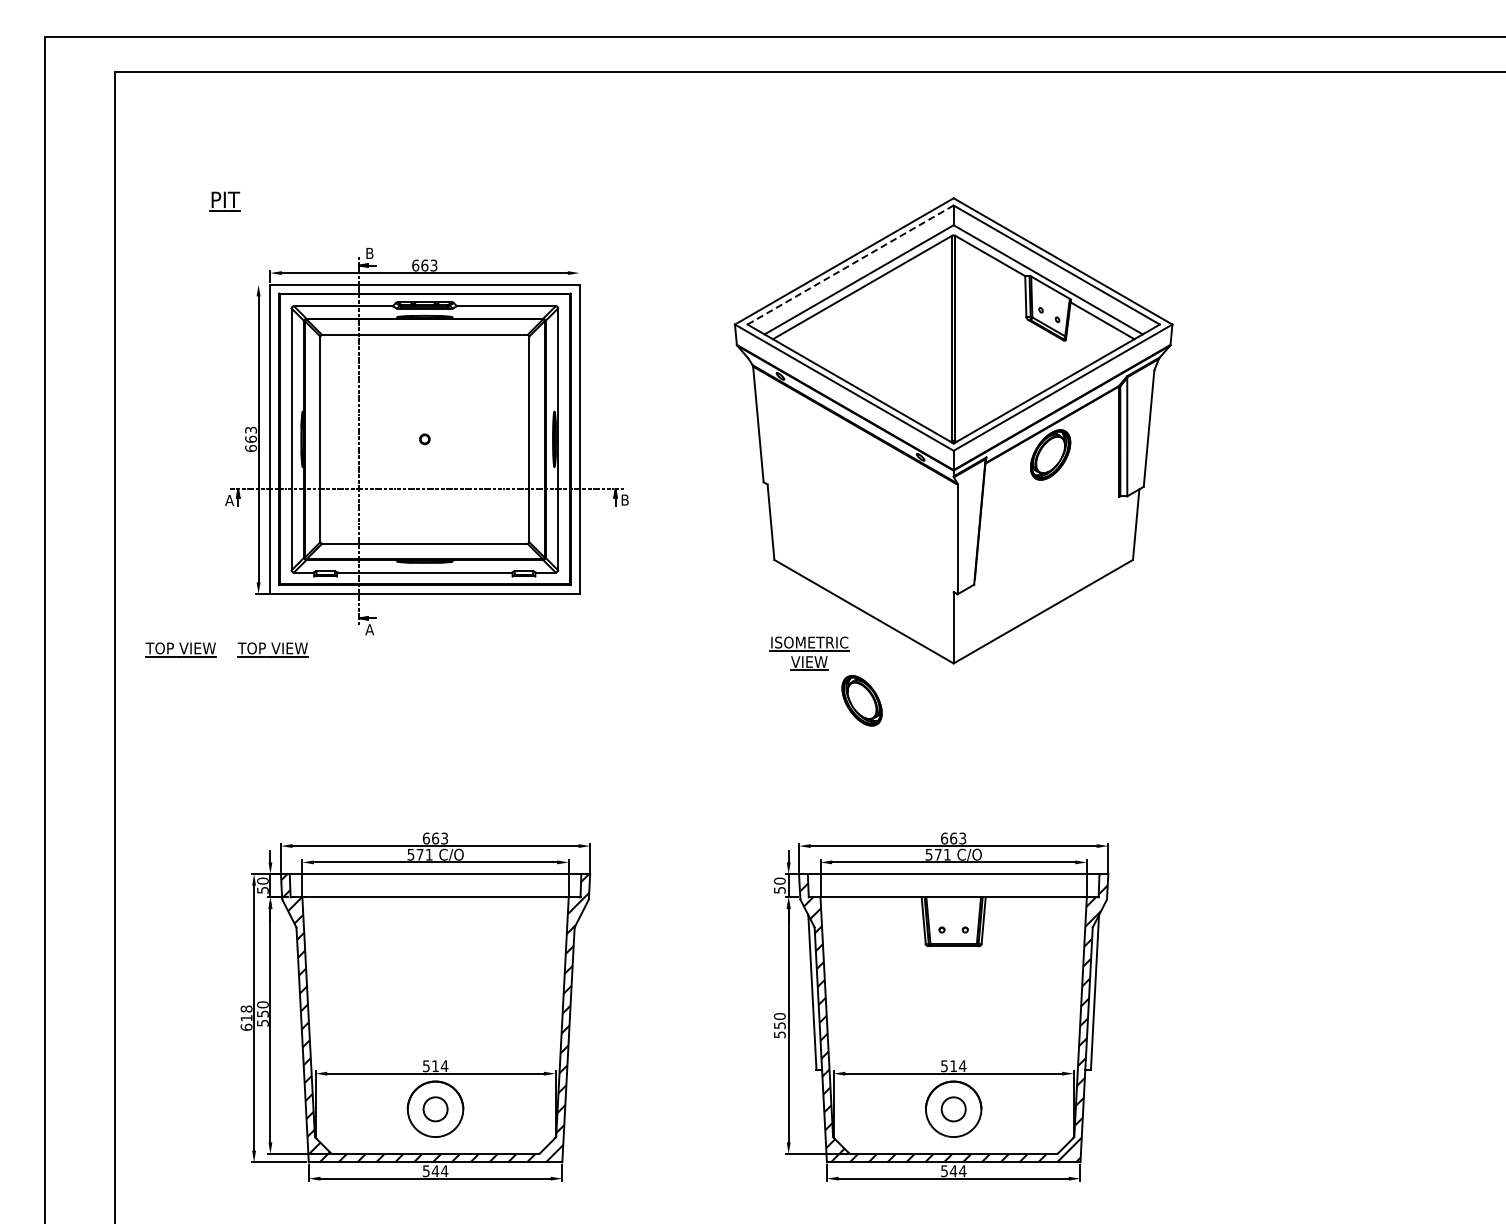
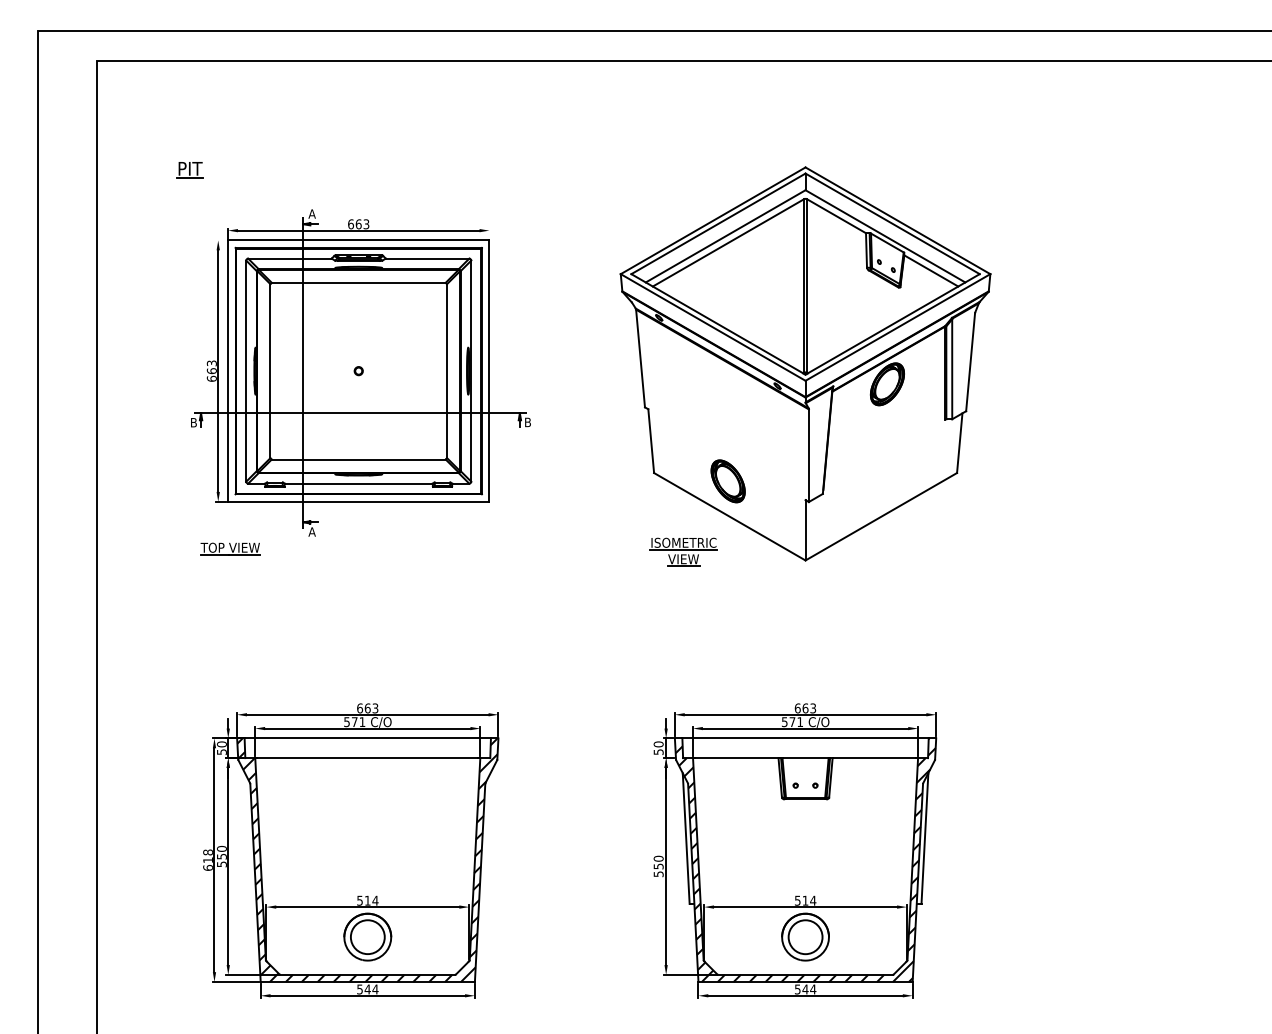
text: (369, 252) -> (311, 213), B -> A
line: (851, 264) -> (719, 223), dashed -> solid
text: (229, 499) -> (193, 421), A -> B
part: (180, 649) -> (152, 548), removed
part: (861, 700) -> (727, 481), moved
circle: (435, 1109) -> (367, 937), size x1.67
circle: (953, 1109) -> (805, 937), size x1.67

